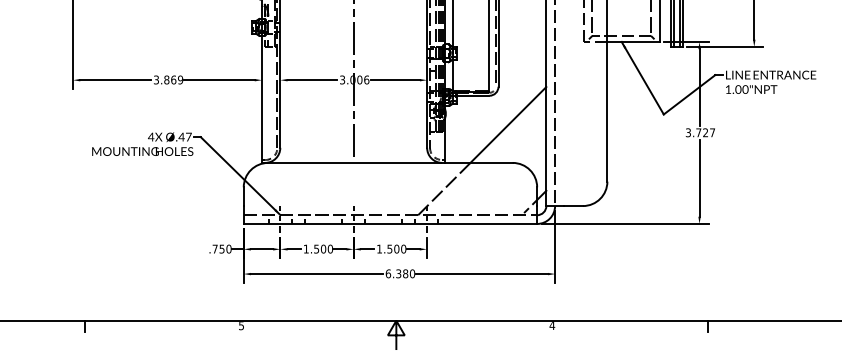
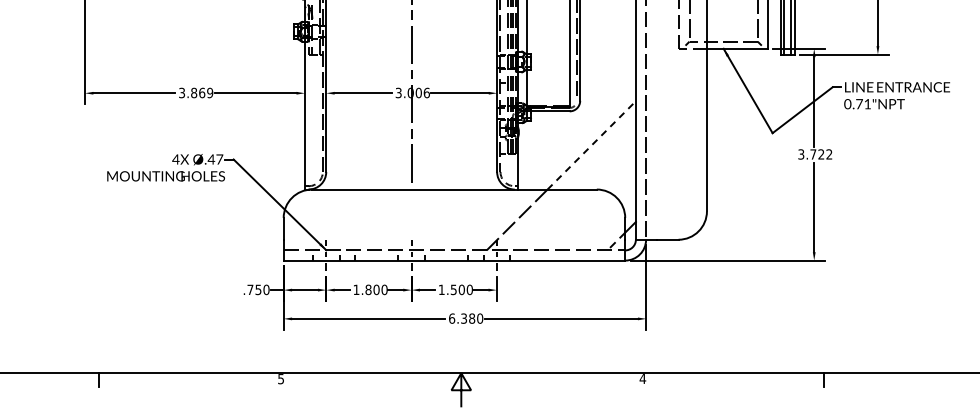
text: (736, 89) -> (857, 104), 1.00"NPT -> 0.71"NPT
line: (509, 125) -> (592, 145), solid -> dashed
text: (712, 132) -> (829, 154), 3.727 -> 3.722
text: (316, 248) -> (368, 289), 1.500 -> 1.800

